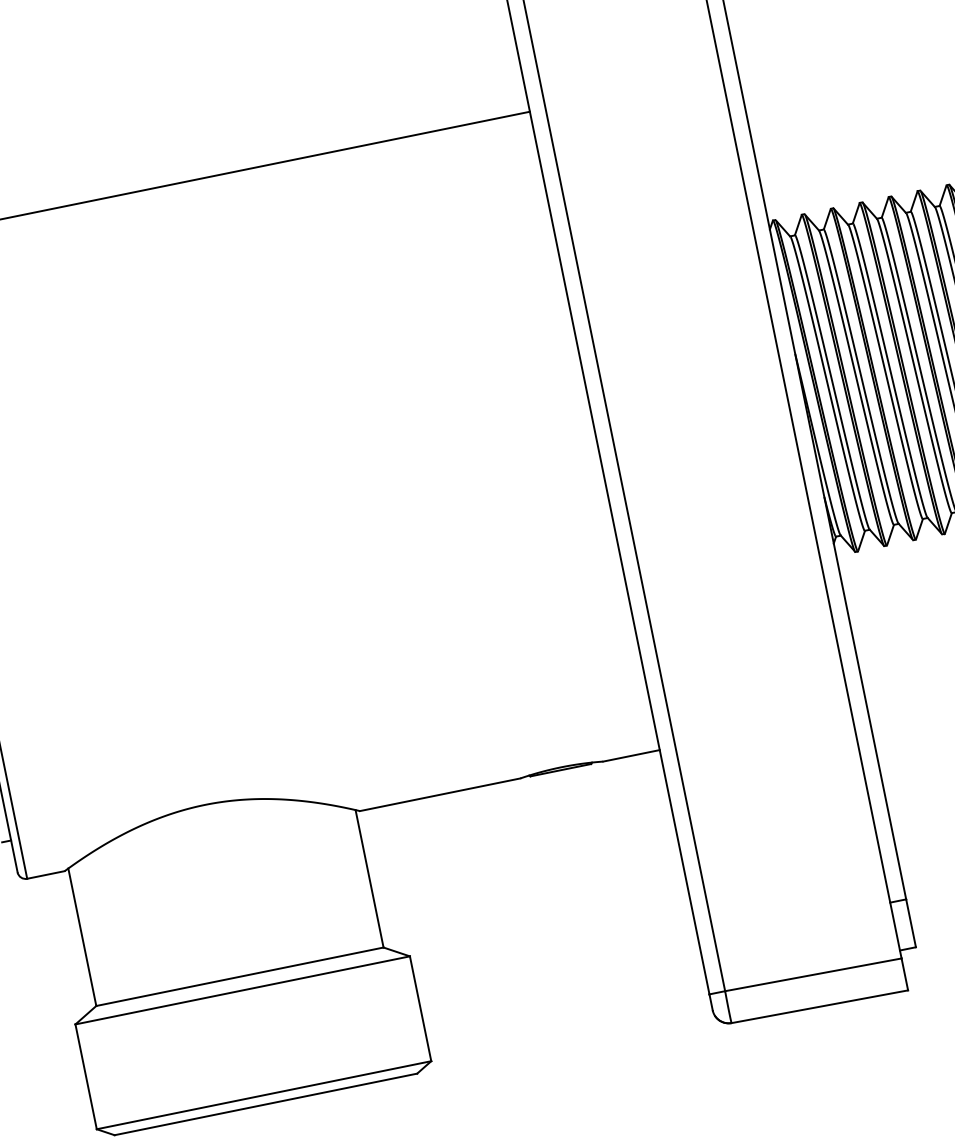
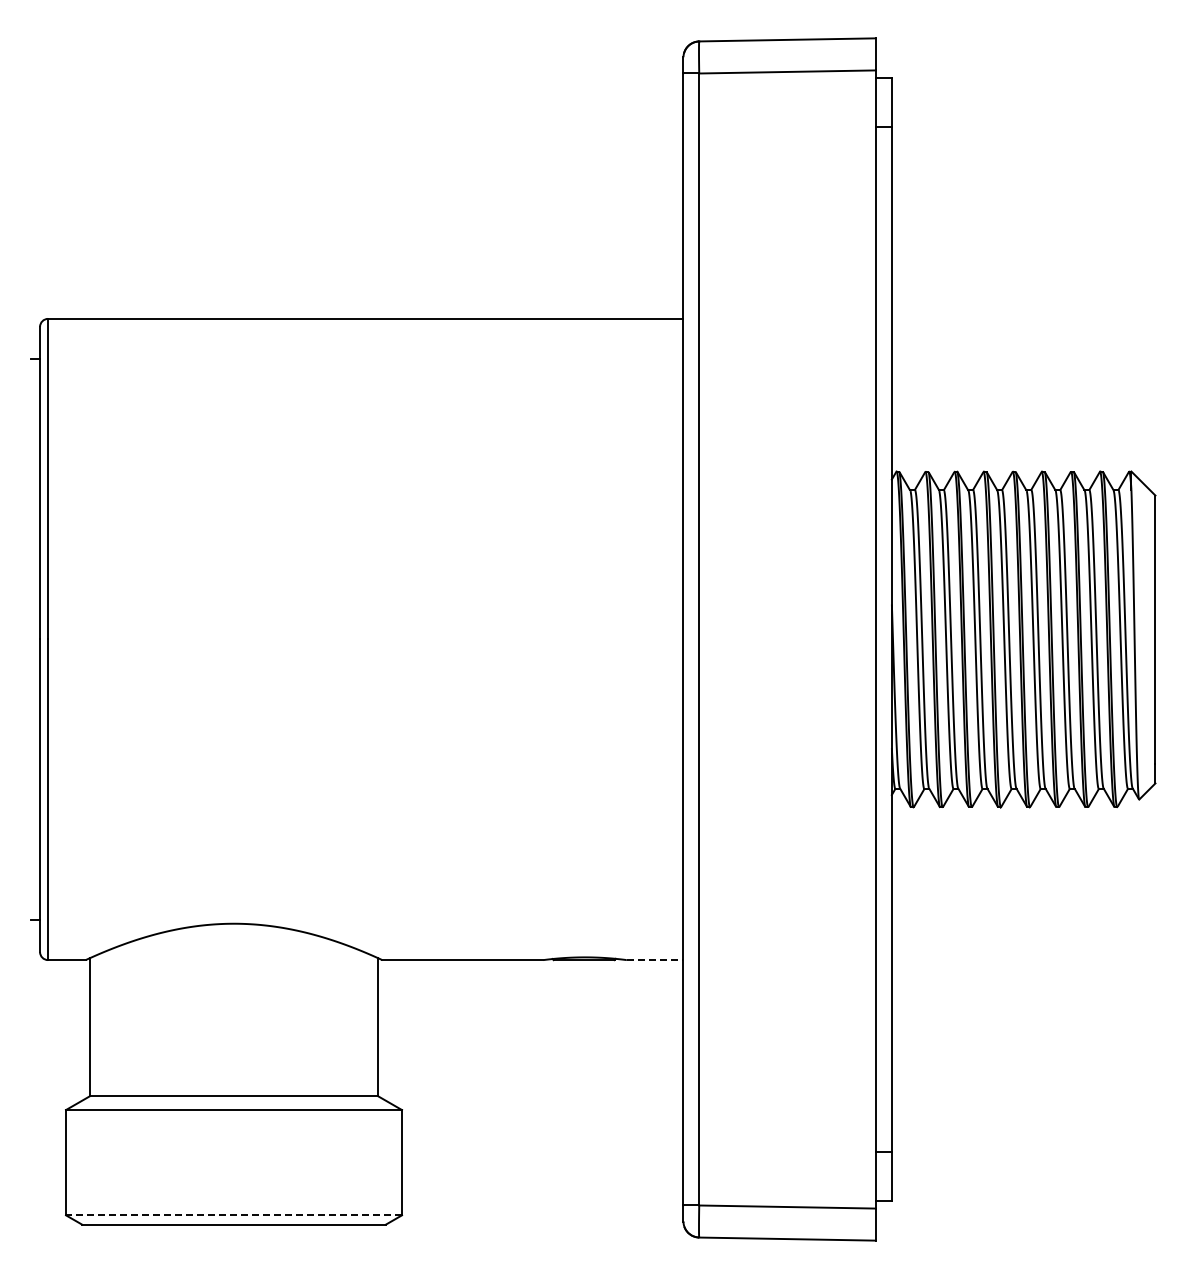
line: (632, 756) -> (655, 960), solid -> dashed
line: (264, 1095) -> (234, 1215), solid -> dashed

